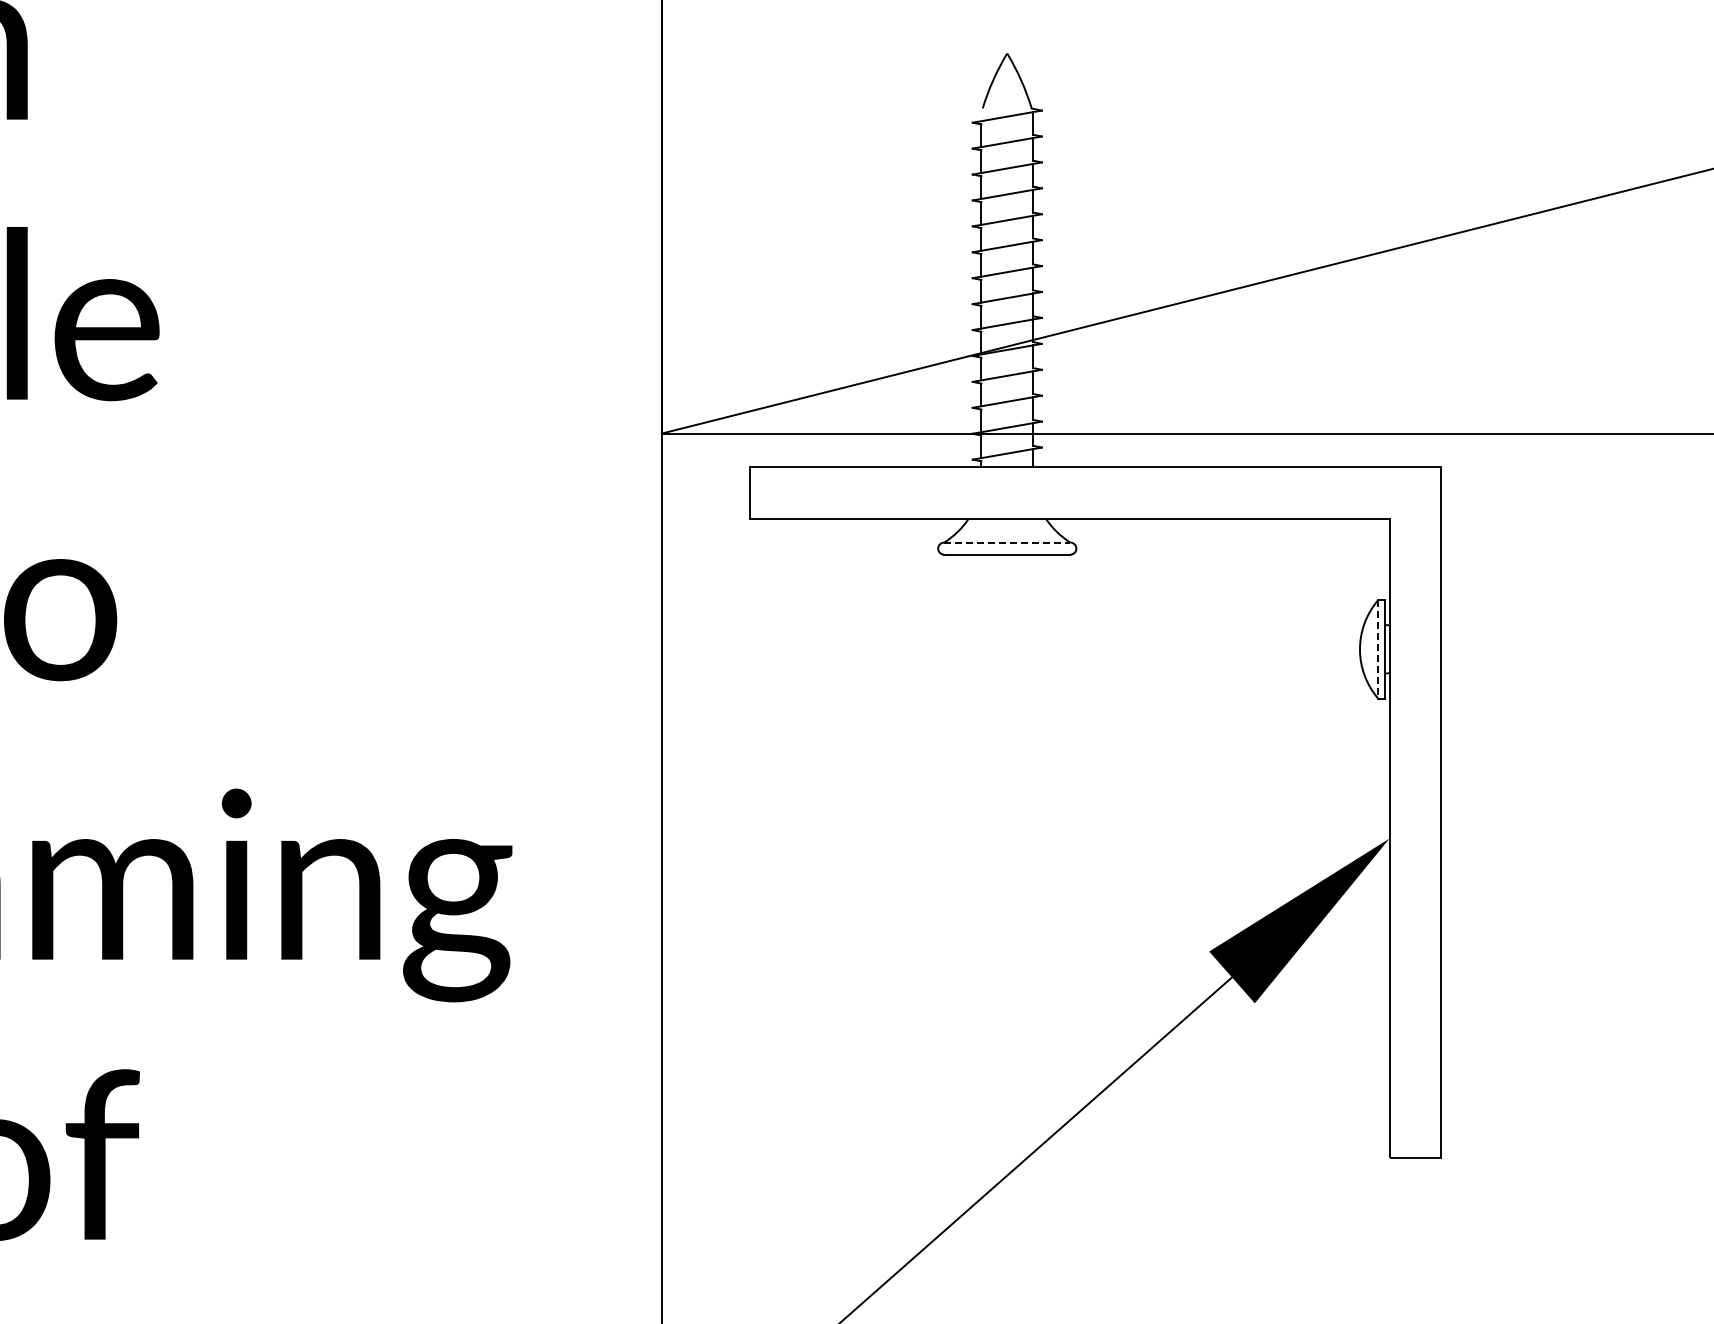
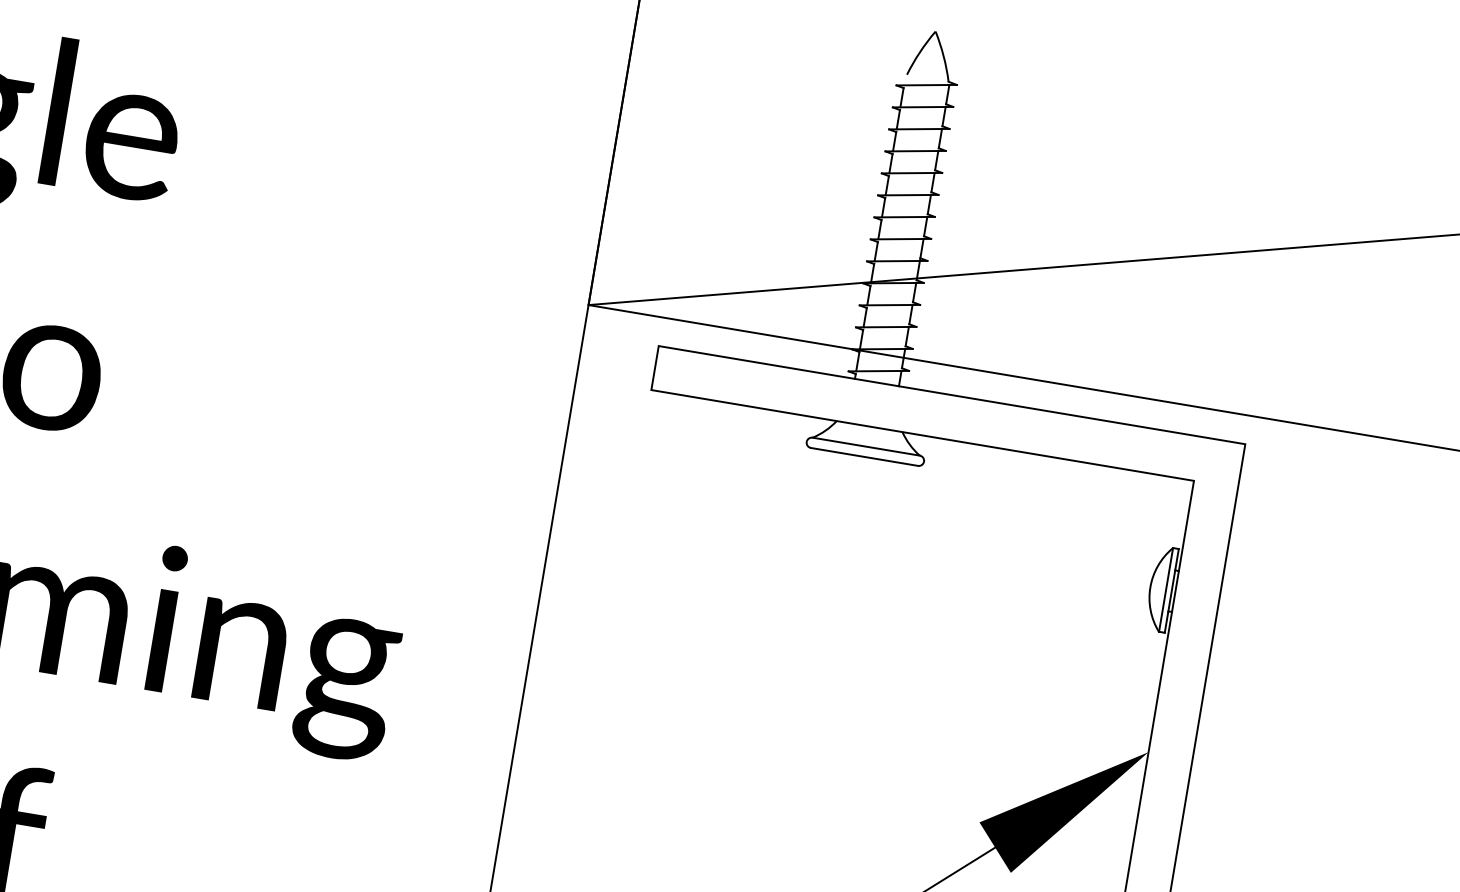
line: (1007, 542) -> (866, 446), dashed -> solid
line: (1378, 649) -> (1166, 590), dashed -> solid

